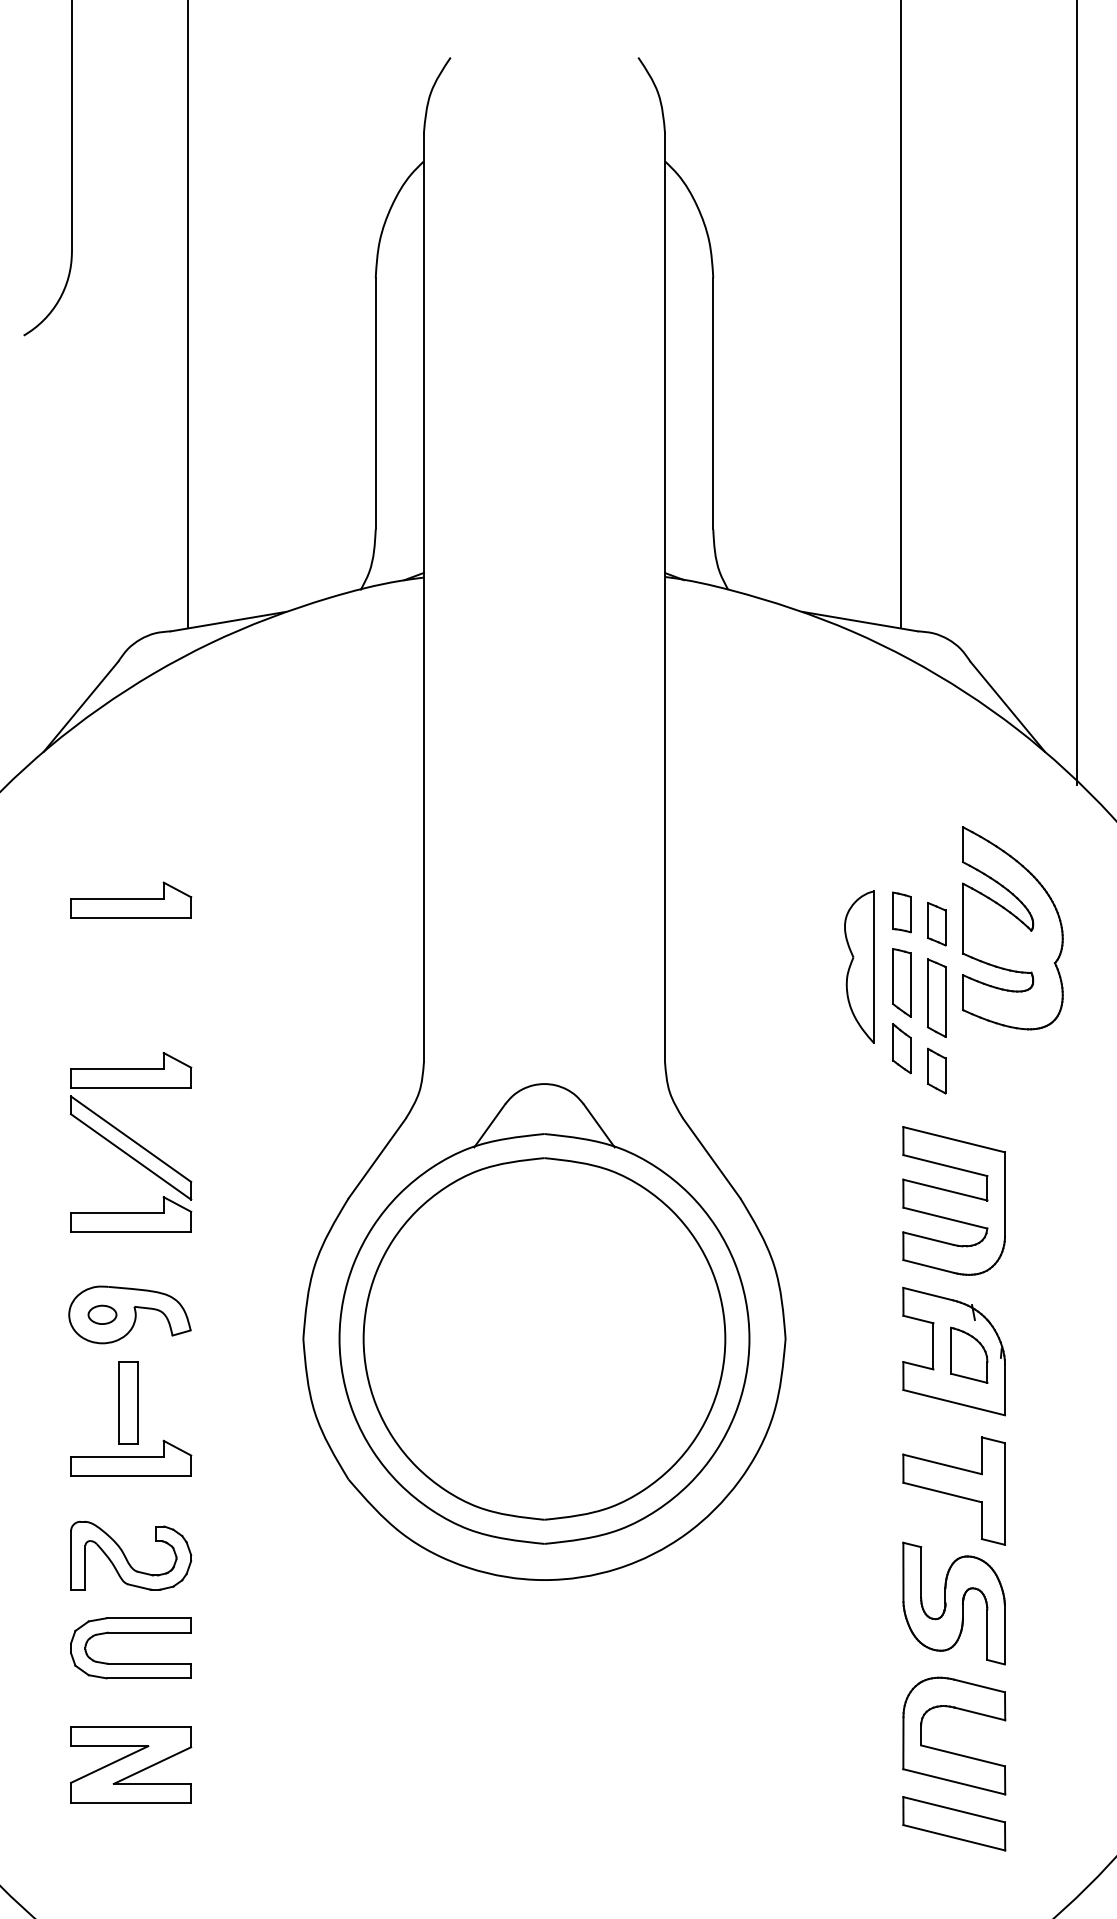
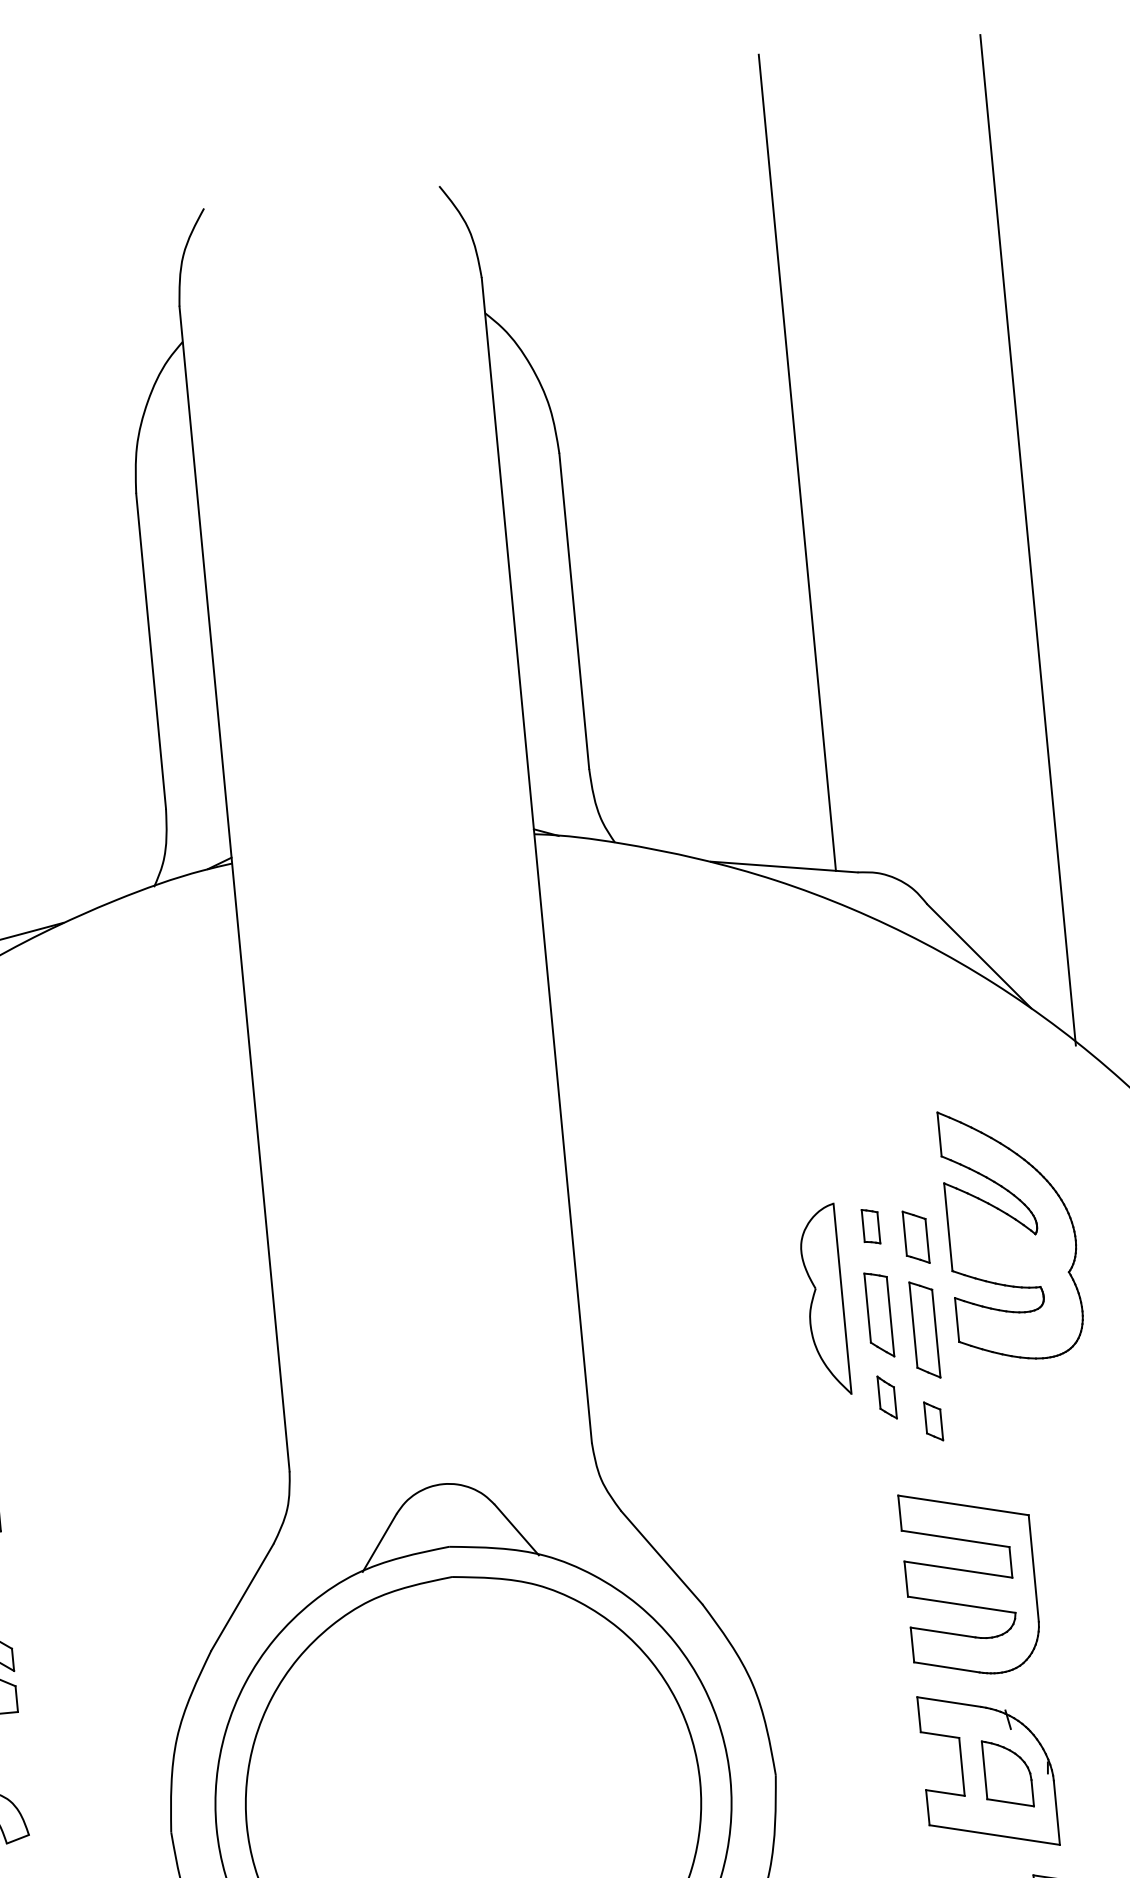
part: (901, 912) -> (870, 1226), size x0.7
part: (901, 1048) -> (886, 1397), size x0.7
part: (936, 1070) -> (933, 1420), size x0.7

